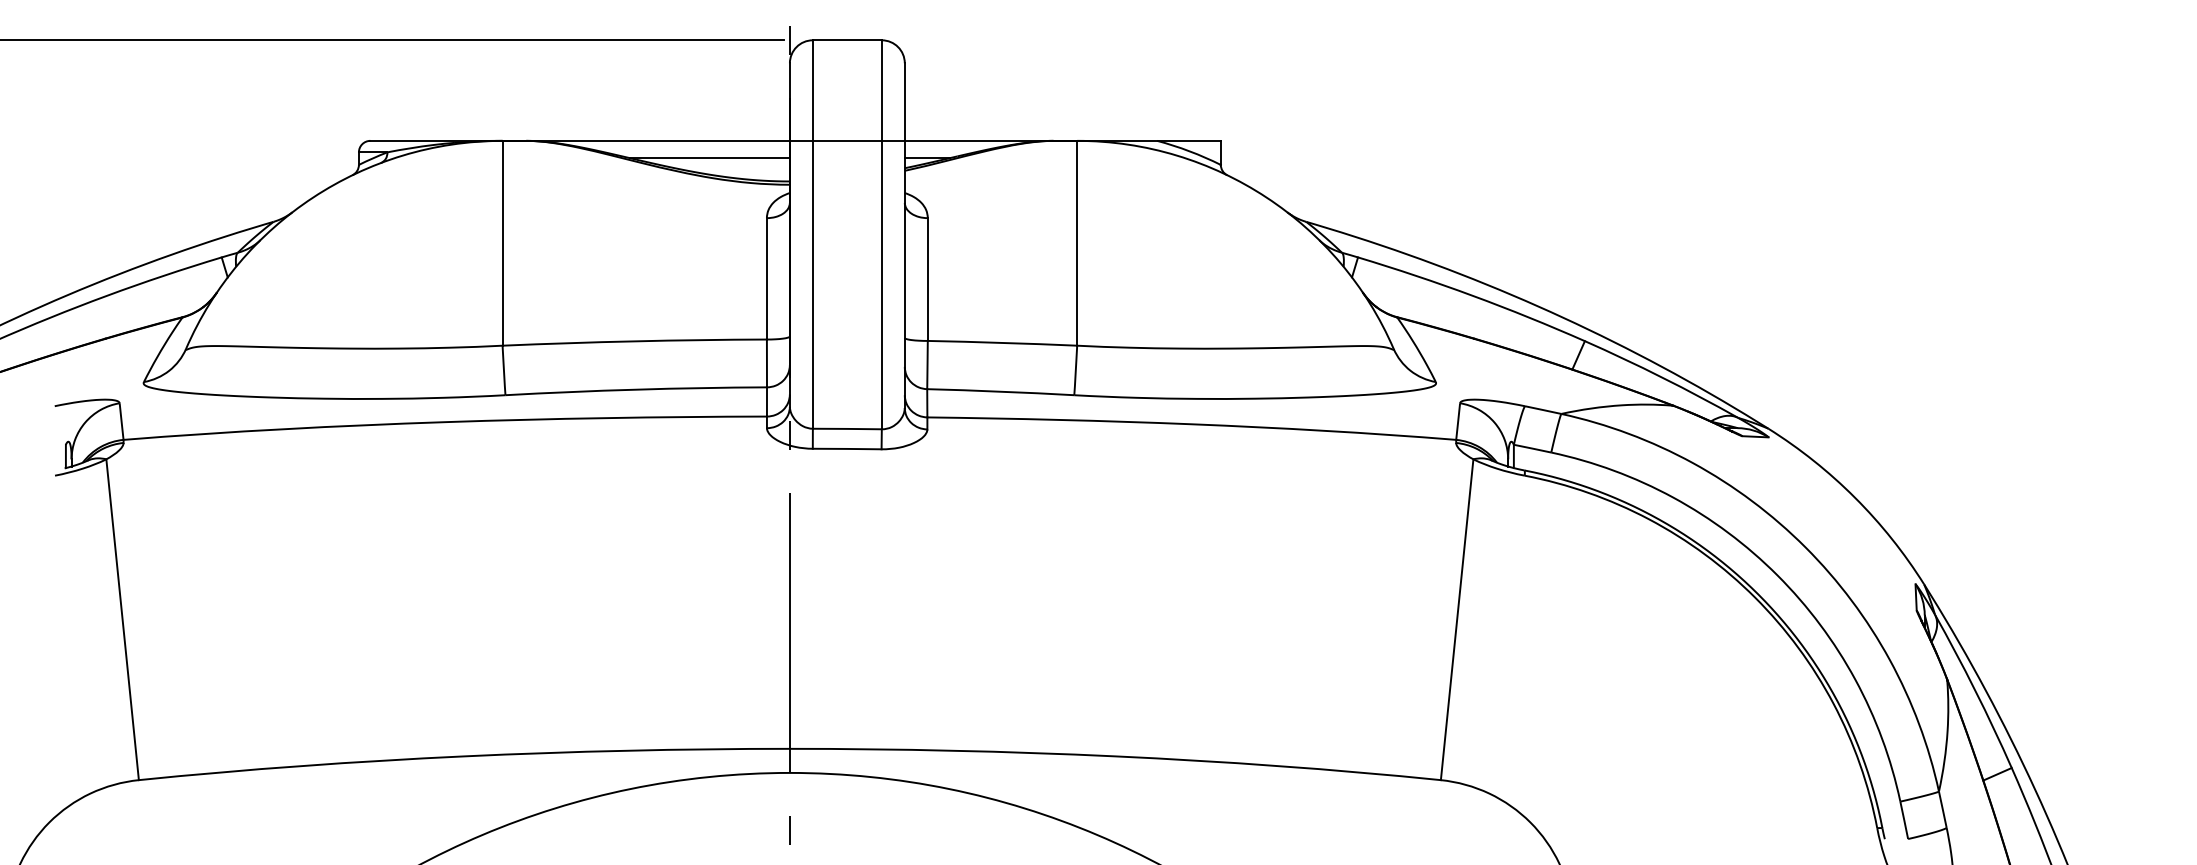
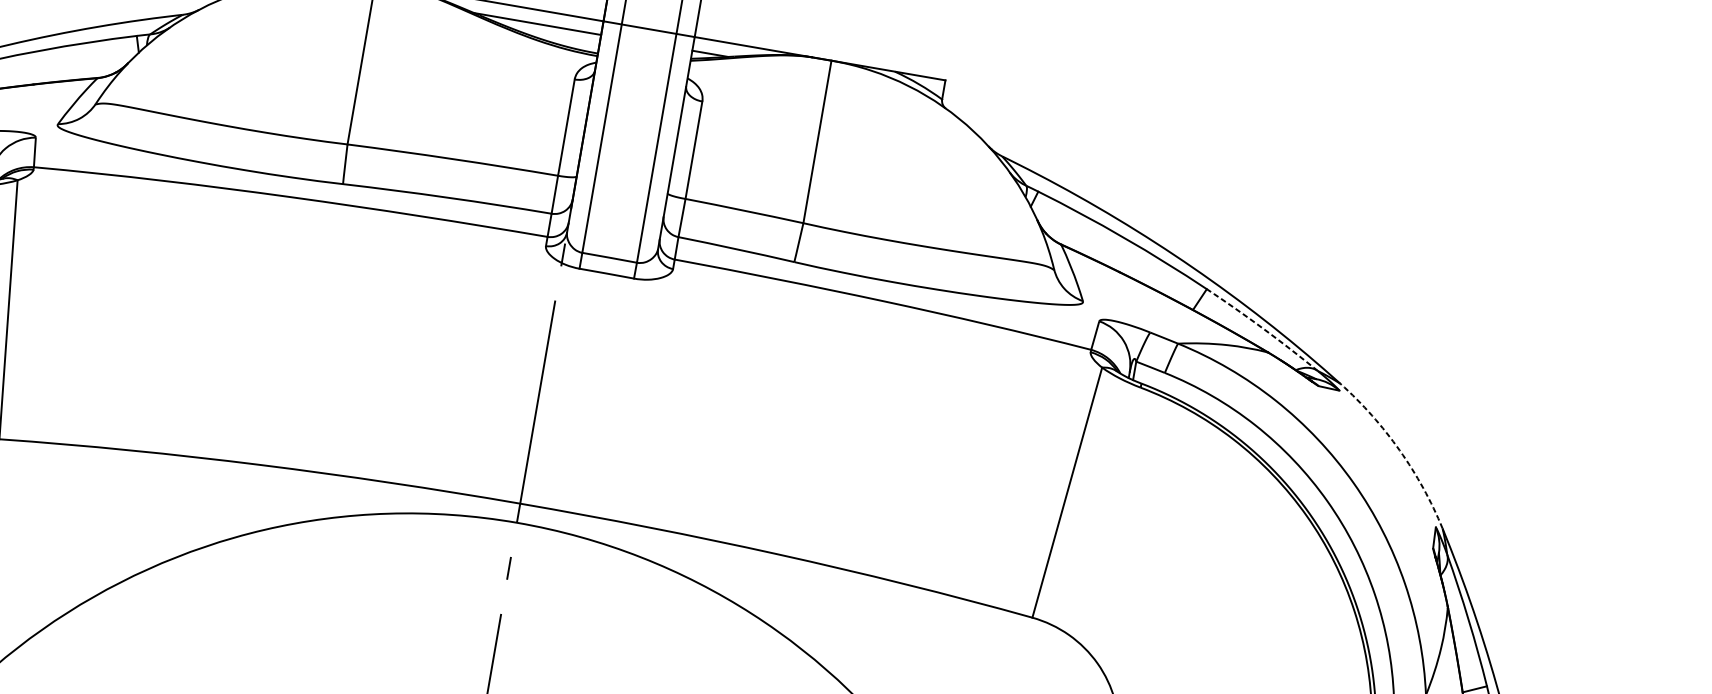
arc: (1662, 377) -> (1263, 328), solid -> dashed
arc: (1855, 497) -> (1400, 450), solid -> dashed

